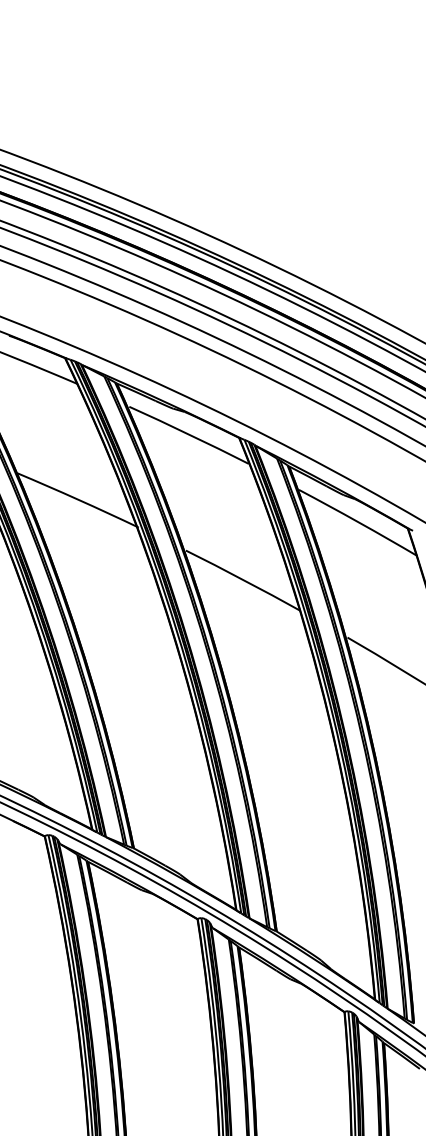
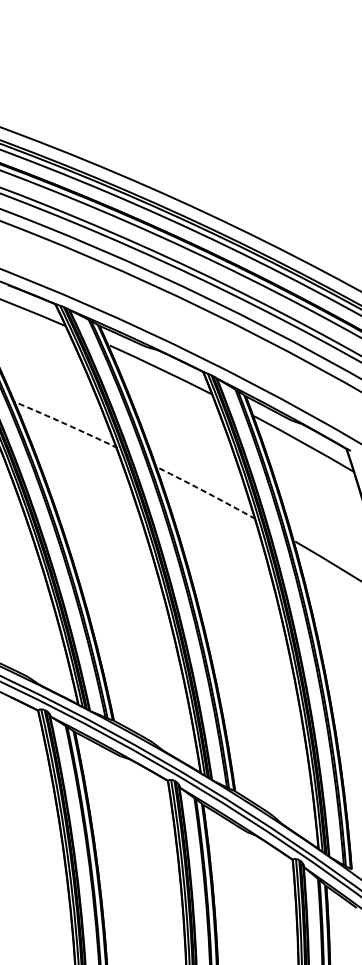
arc: (78, 499) -> (66, 424), solid -> dashed
arc: (243, 580) -> (206, 493), solid -> dashed

